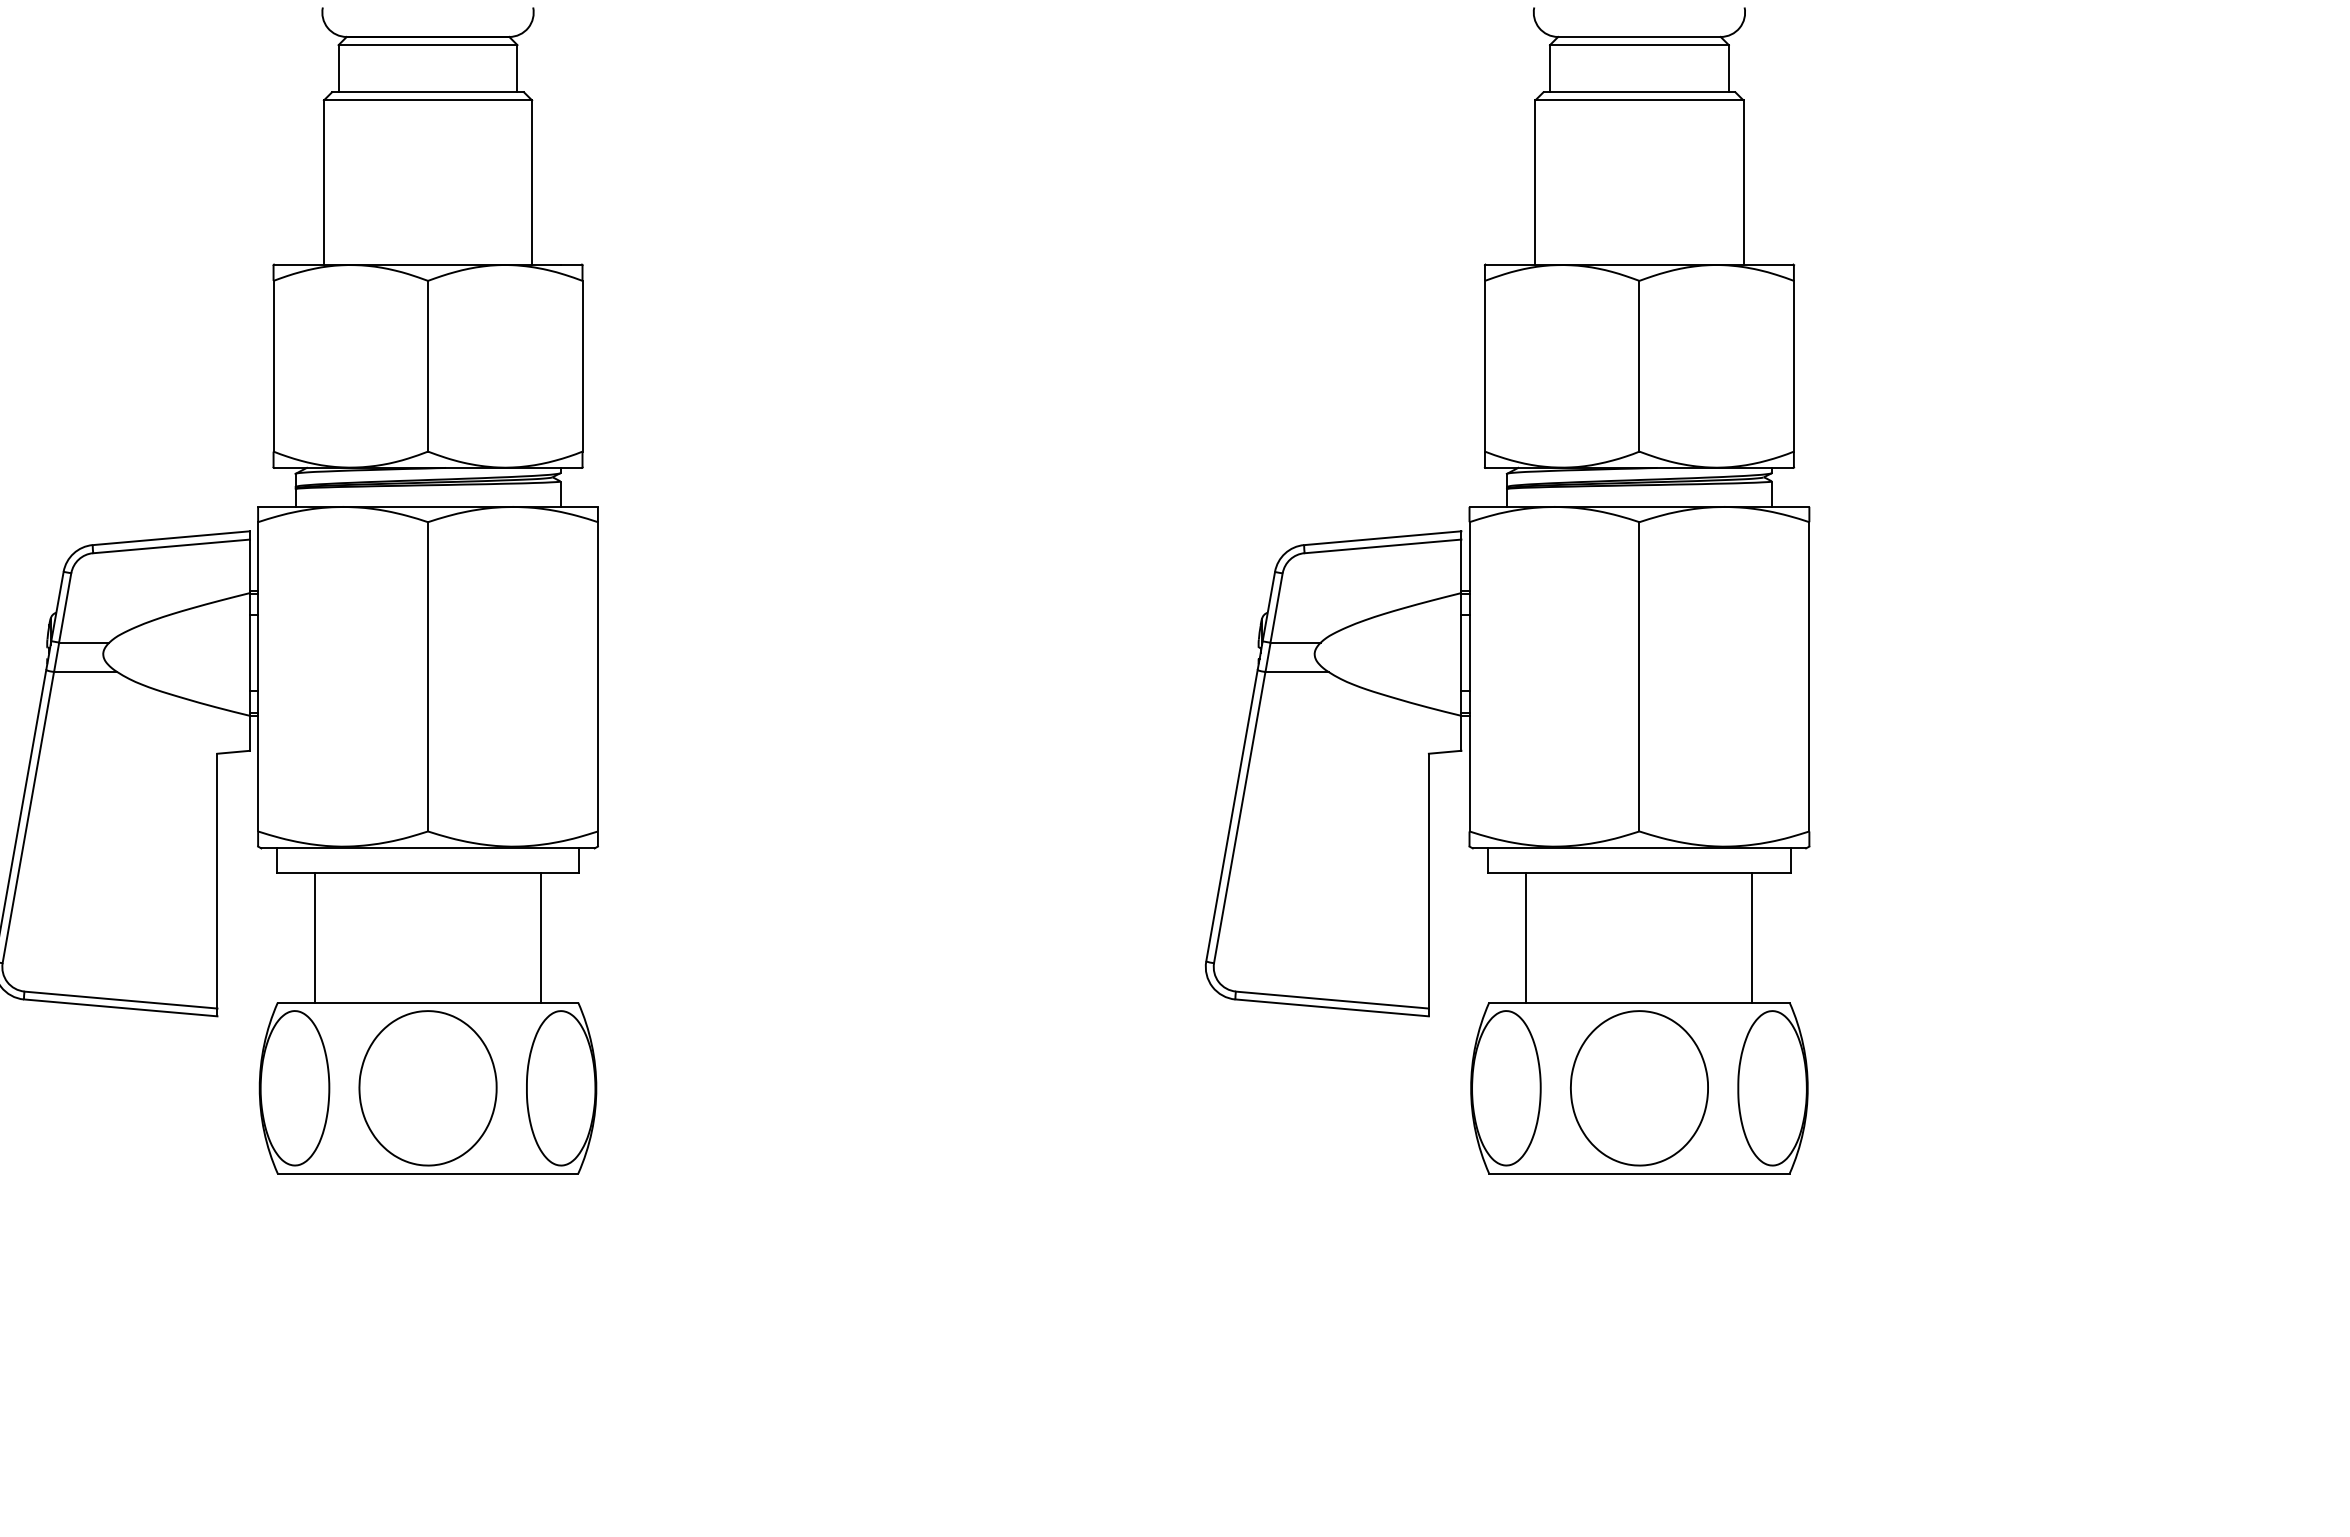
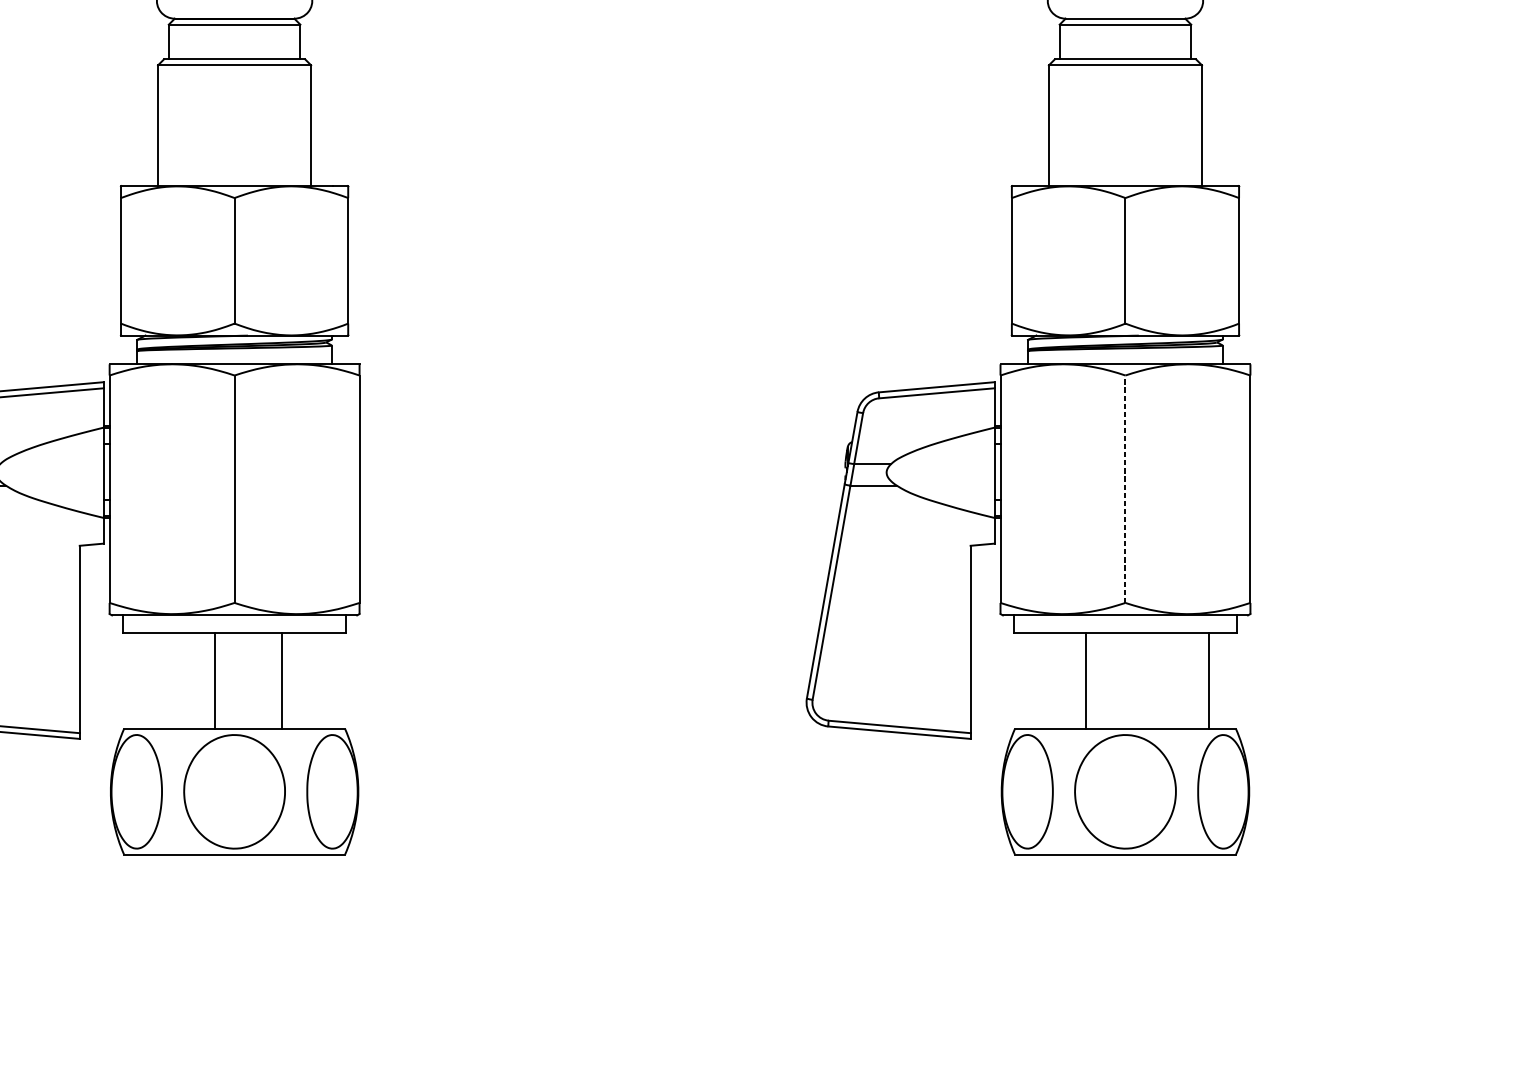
line: (1639, 676) -> (1125, 488), solid -> dashed
line: (315, 937) -> (215, 680), moved
line: (541, 937) -> (282, 680), moved
line: (1526, 937) -> (1085, 680), moved

